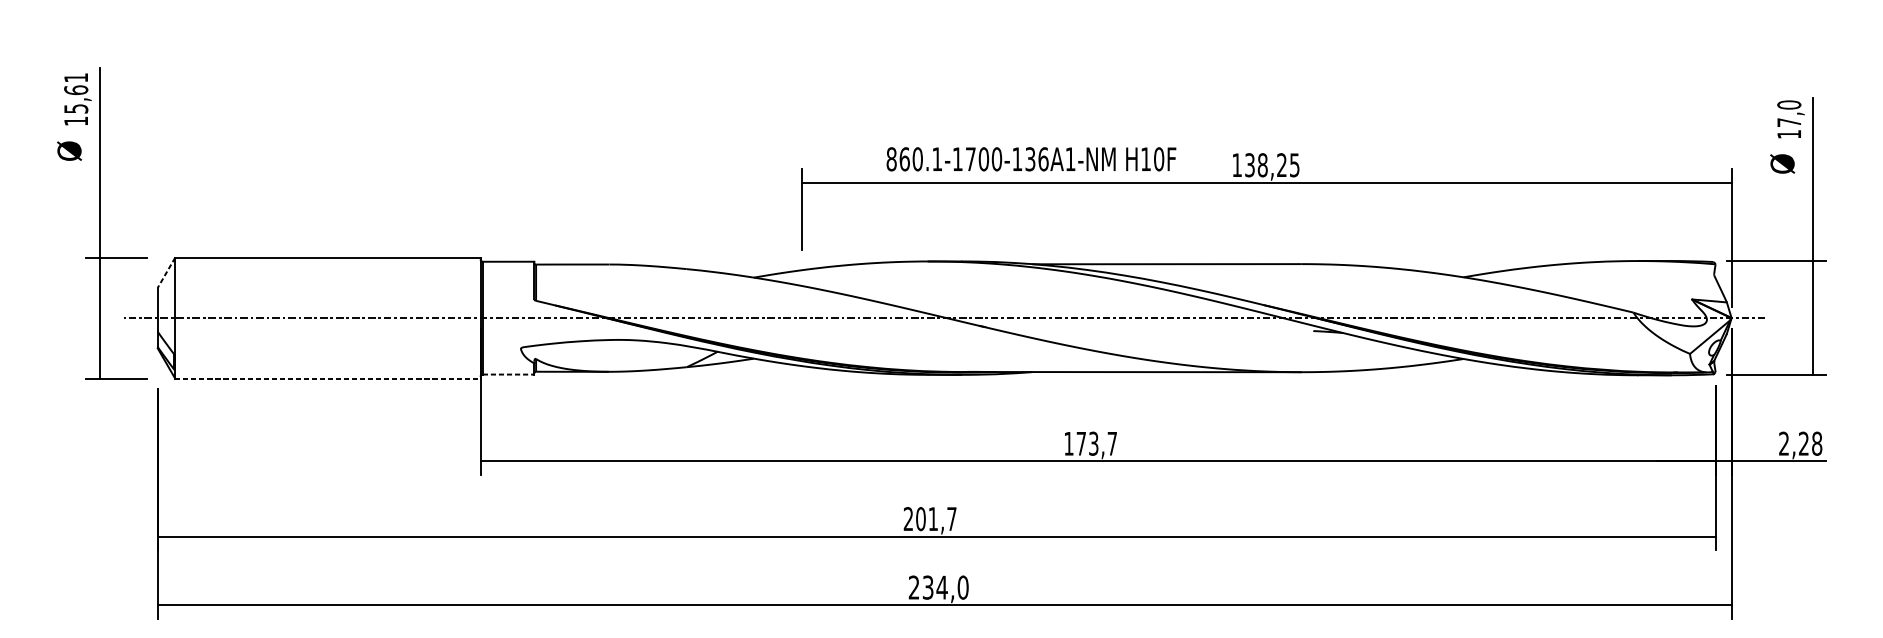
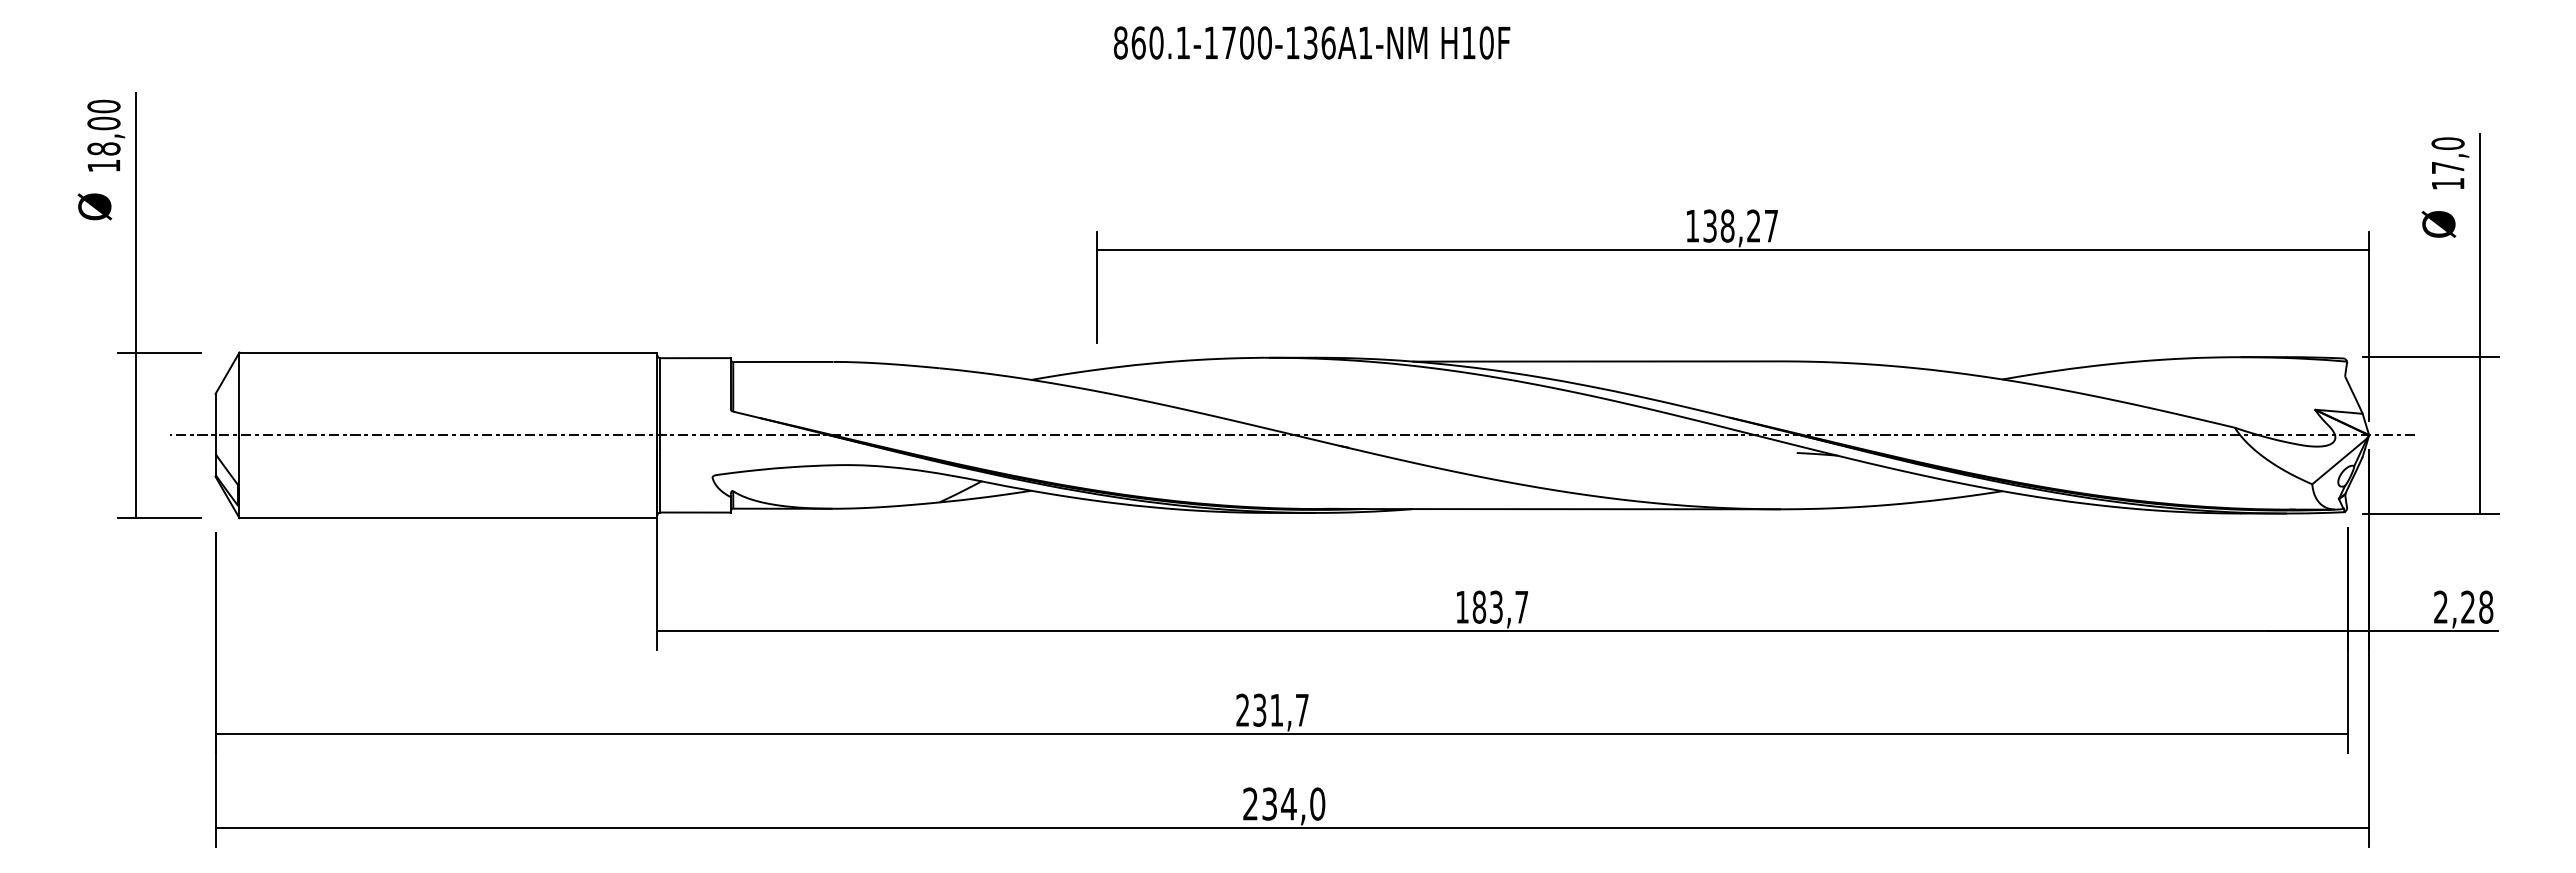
text: (75, 93) -> (103, 127), 15,61 -> 18,00
text: (1031, 158) -> (1312, 42), moved
text: (1294, 165) -> (1770, 226), 138,25 -> 138,27
line: (166, 272) -> (227, 373), dashed -> solid
line: (509, 374) -> (696, 512), dashed -> solid
line: (327, 378) -> (448, 518), dashed -> solid
text: (1081, 443) -> (1479, 606), 173,7 -> 183,7
text: (920, 518) -> (1259, 709), 201,7 -> 231,7

